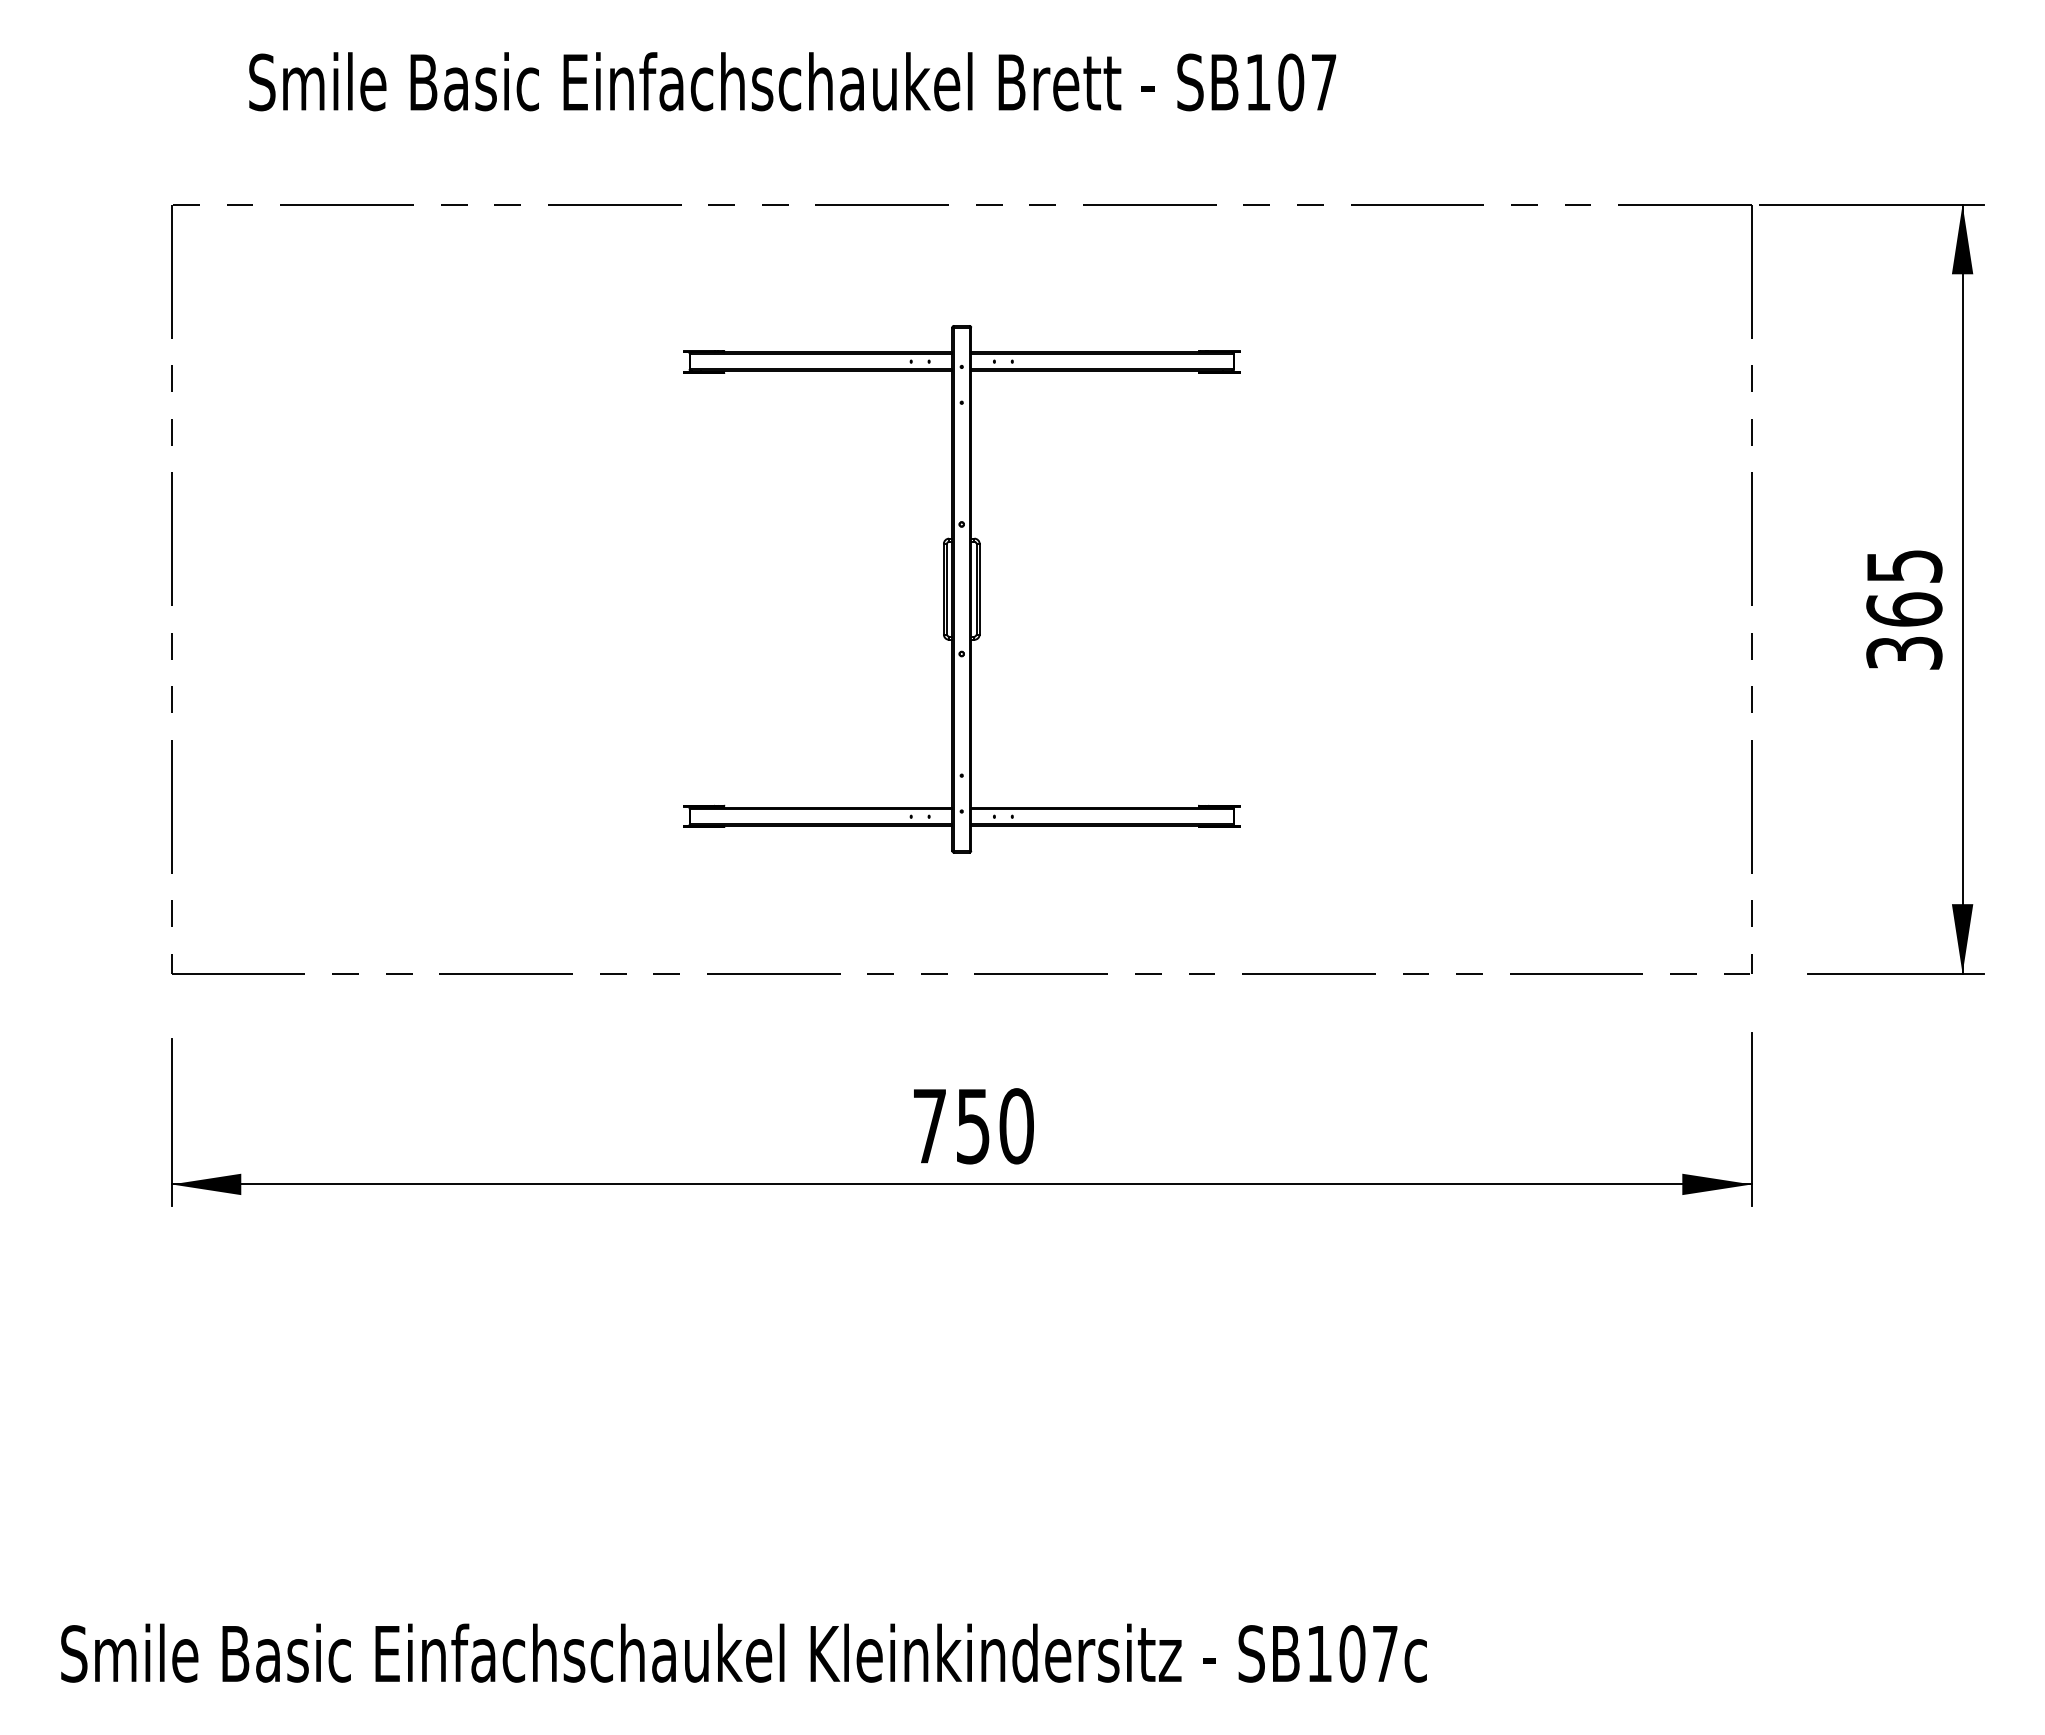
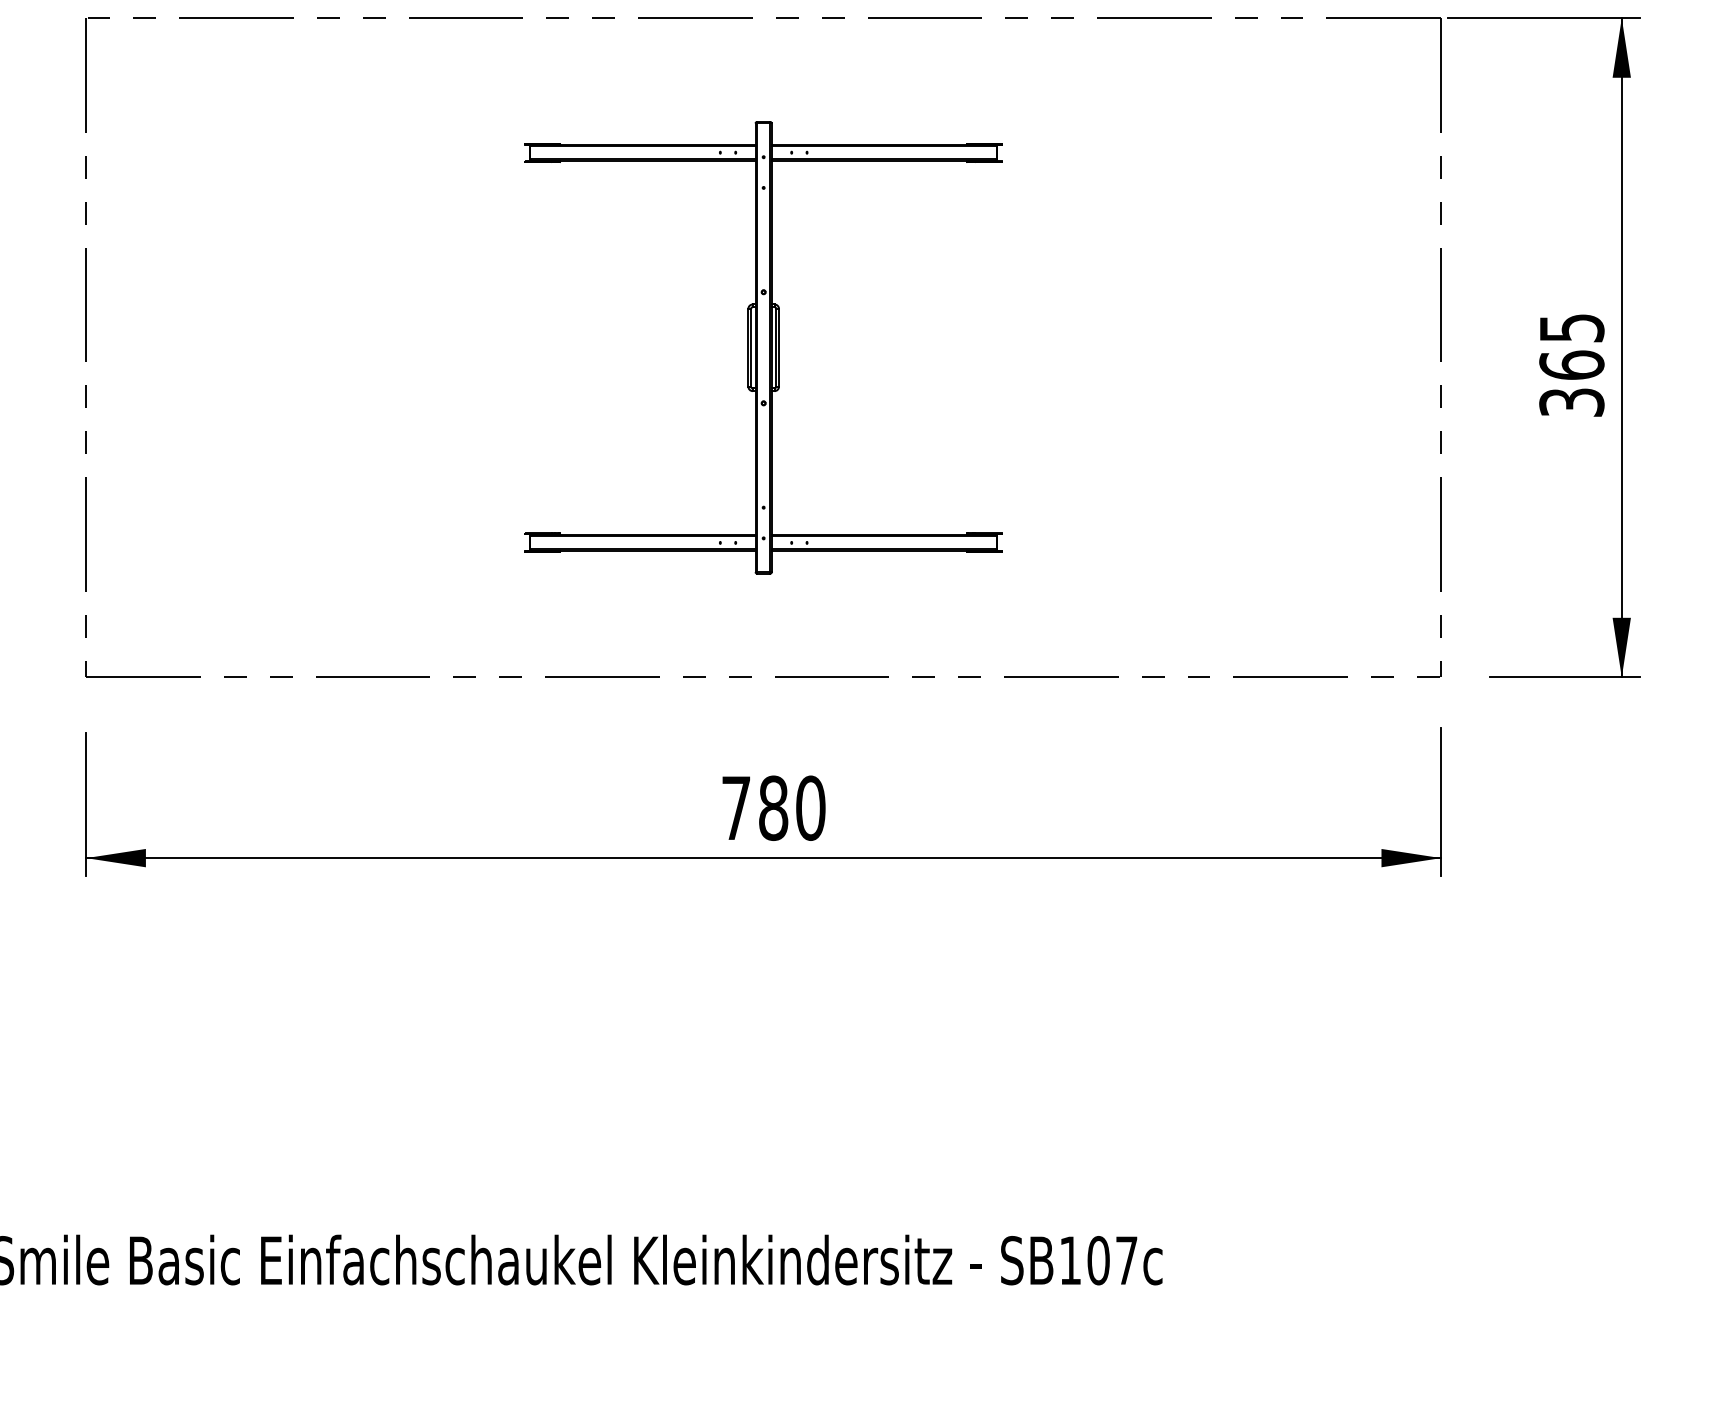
text: (973, 1126) -> (773, 808), 750 -> 780

